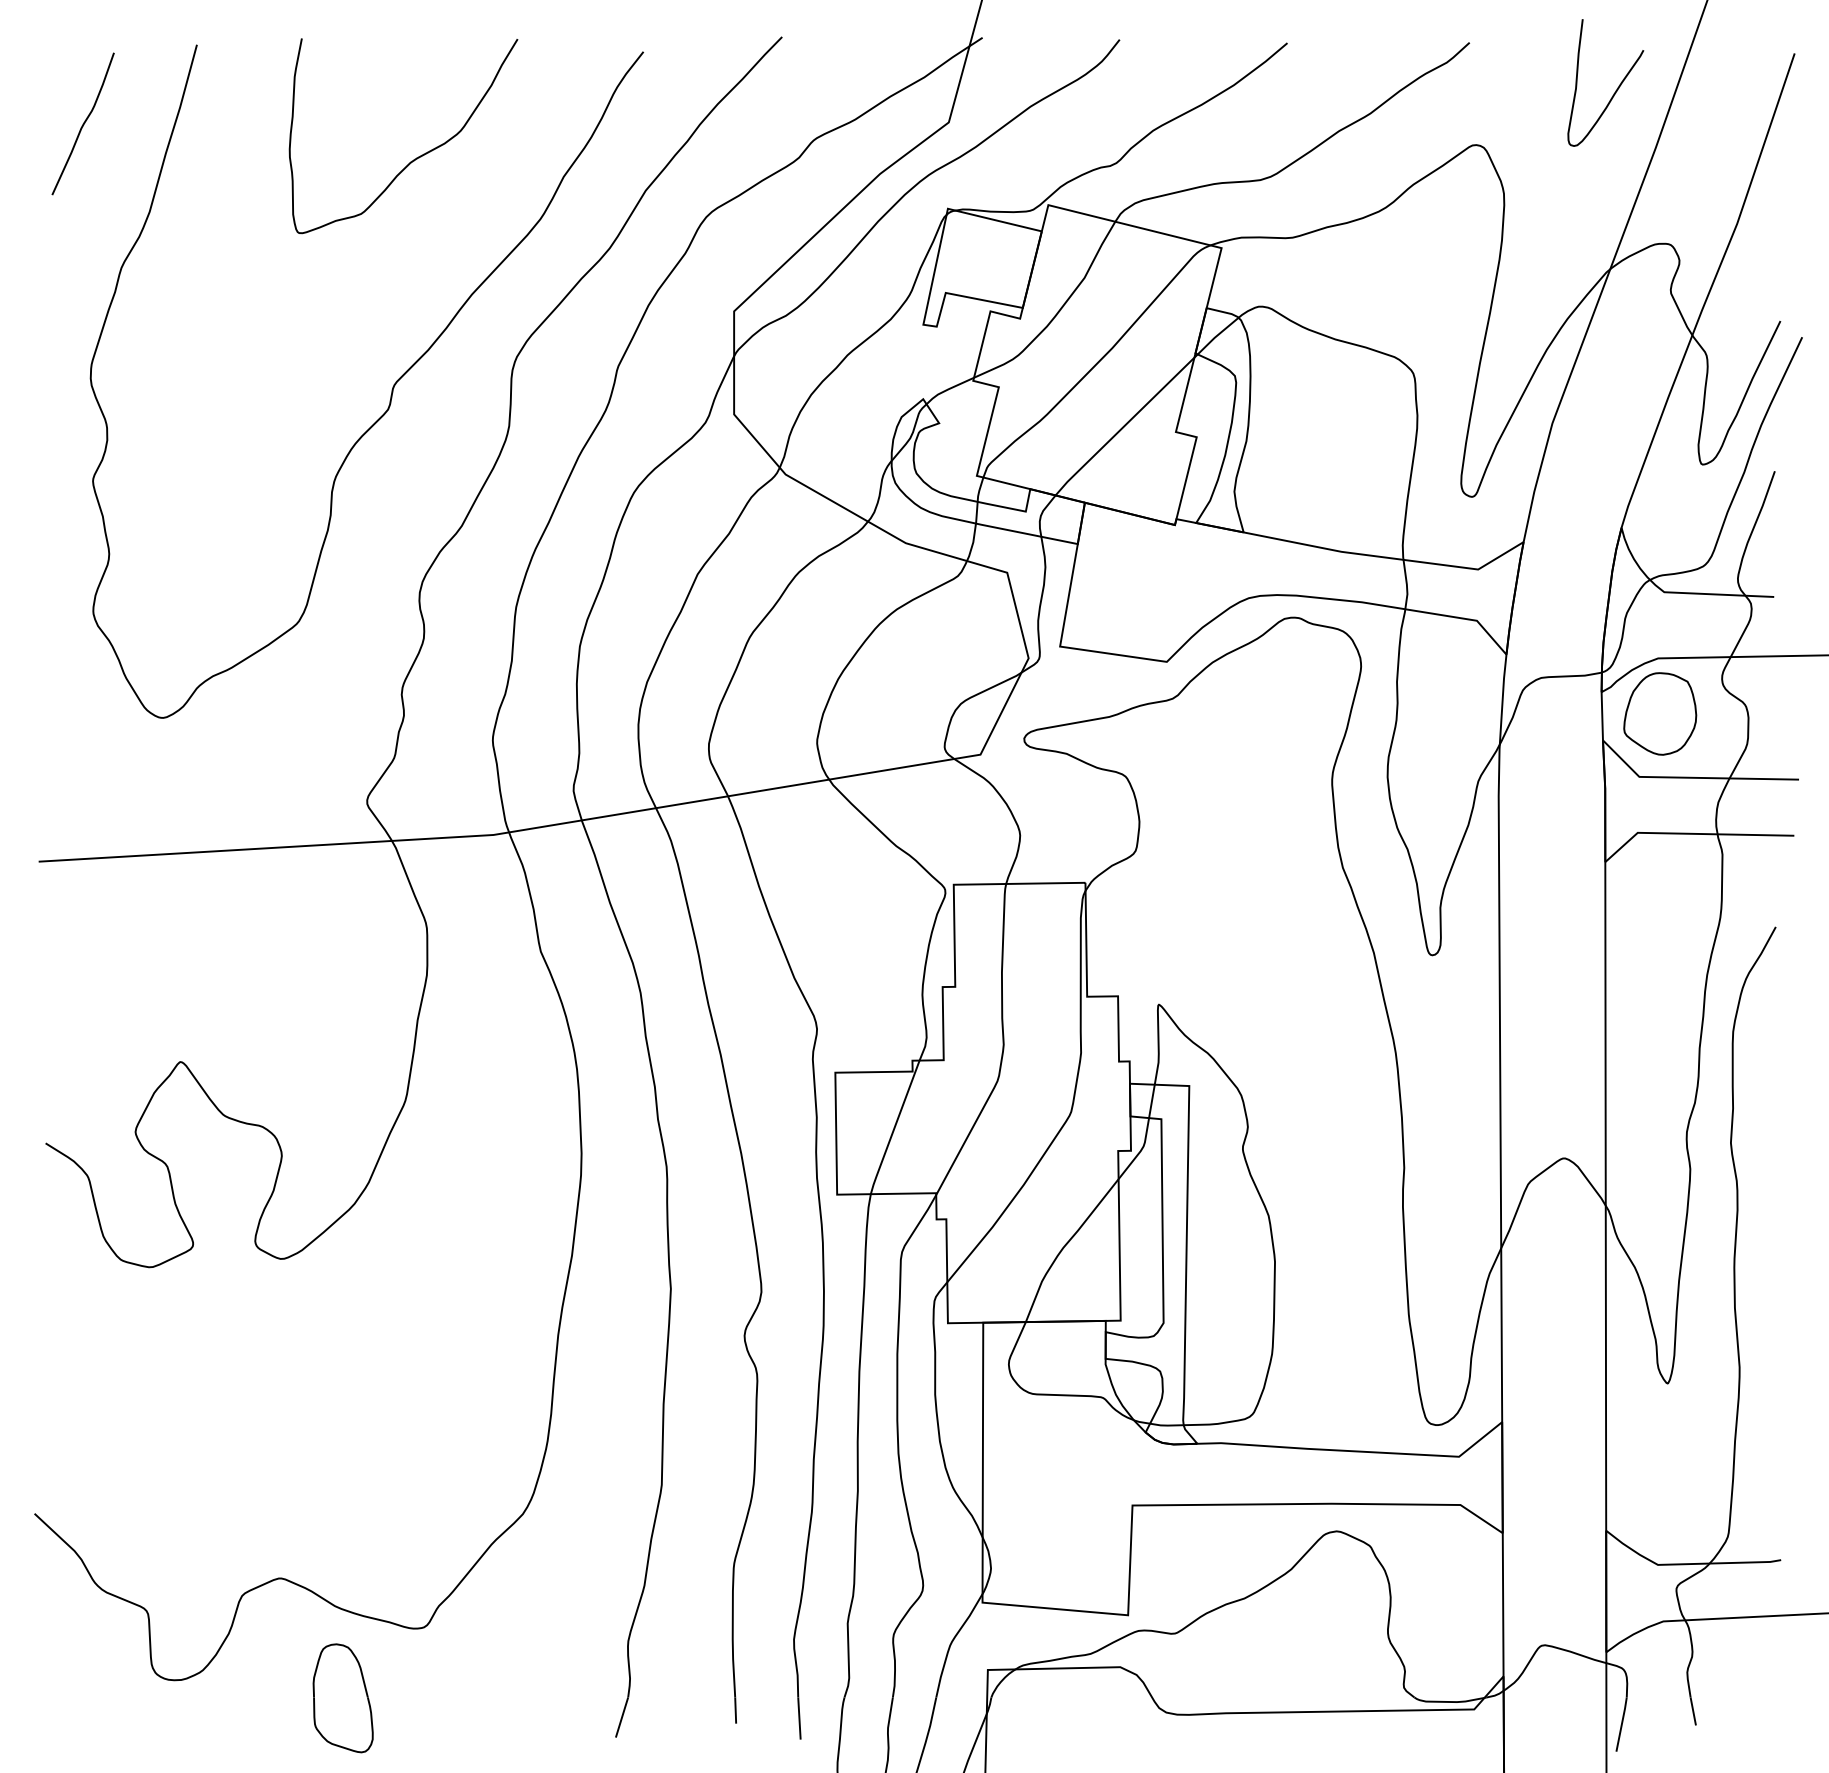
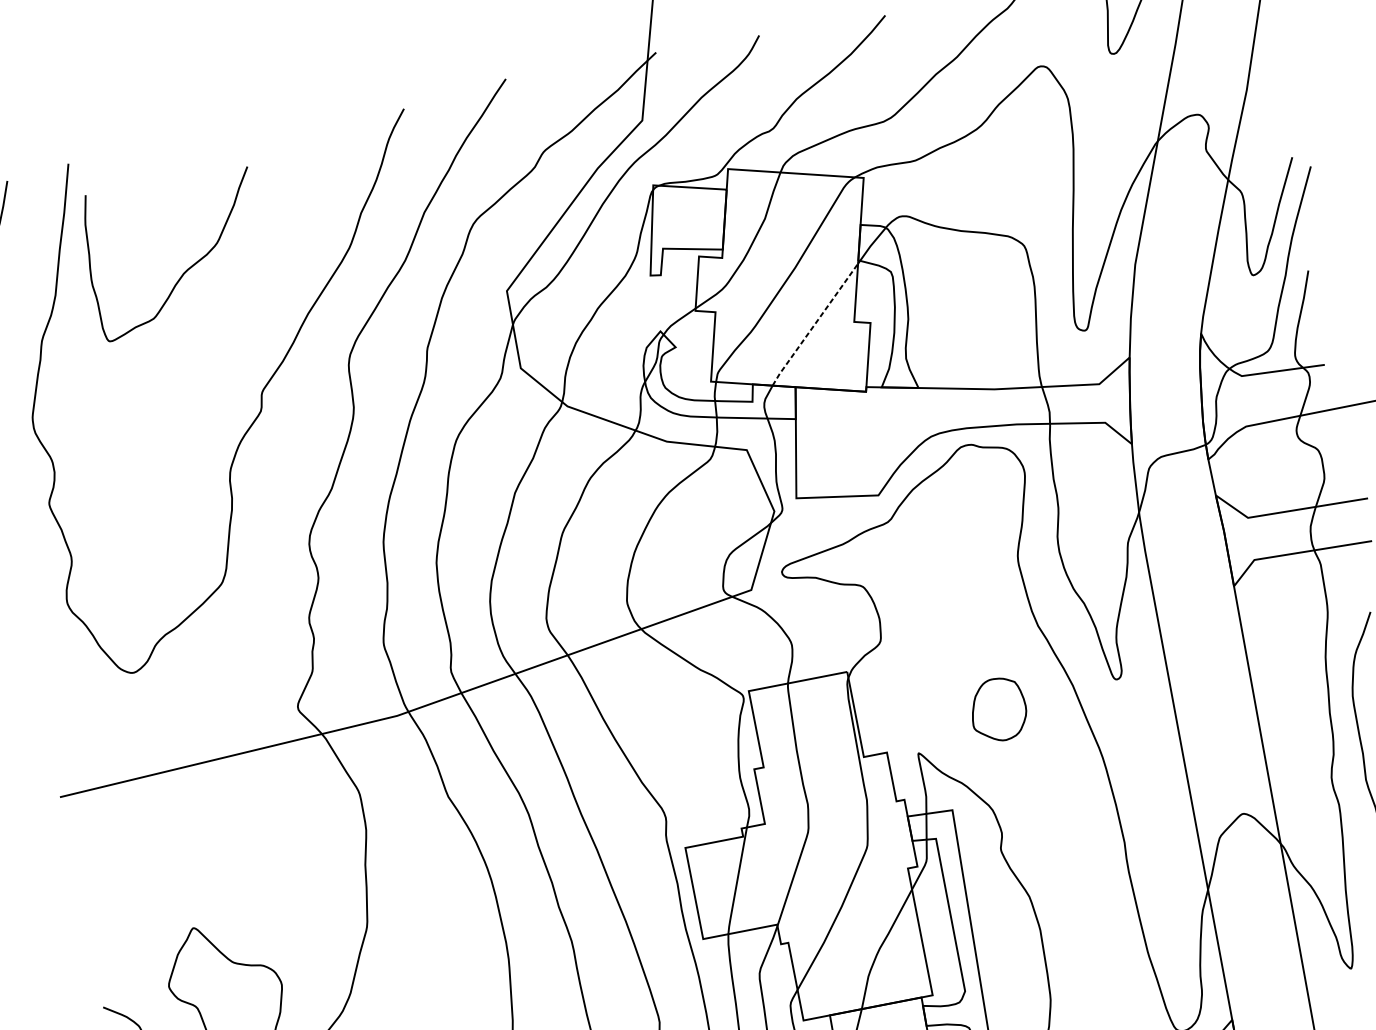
curve: (416, 157) -> (187, 268), moved
line: (1124, 426) -> (814, 324), solid -> dashed
part: (1660, 713) -> (998, 709), moved

